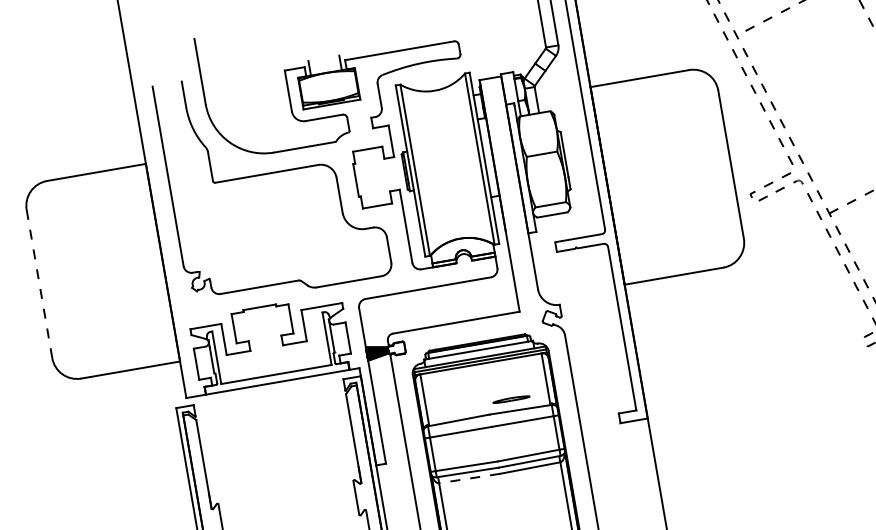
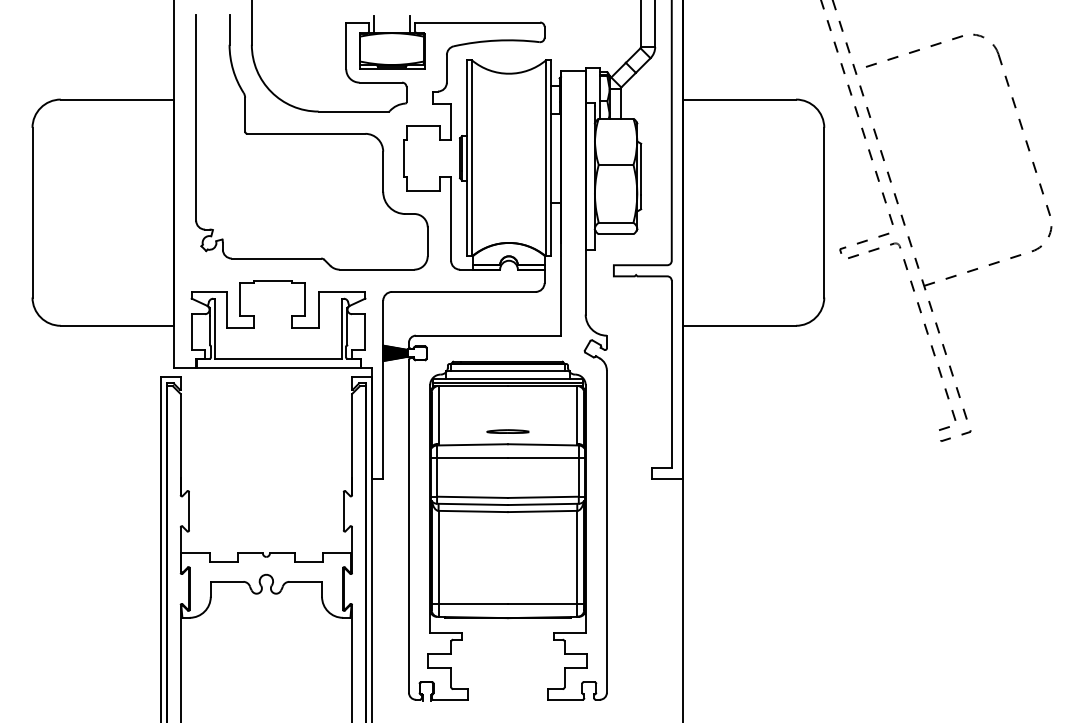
line: (39, 283) -> (32, 212), dashed -> solid
line: (510, 398) -> (507, 430), moved
line: (469, 478) -> (473, 511), dashed -> solid

